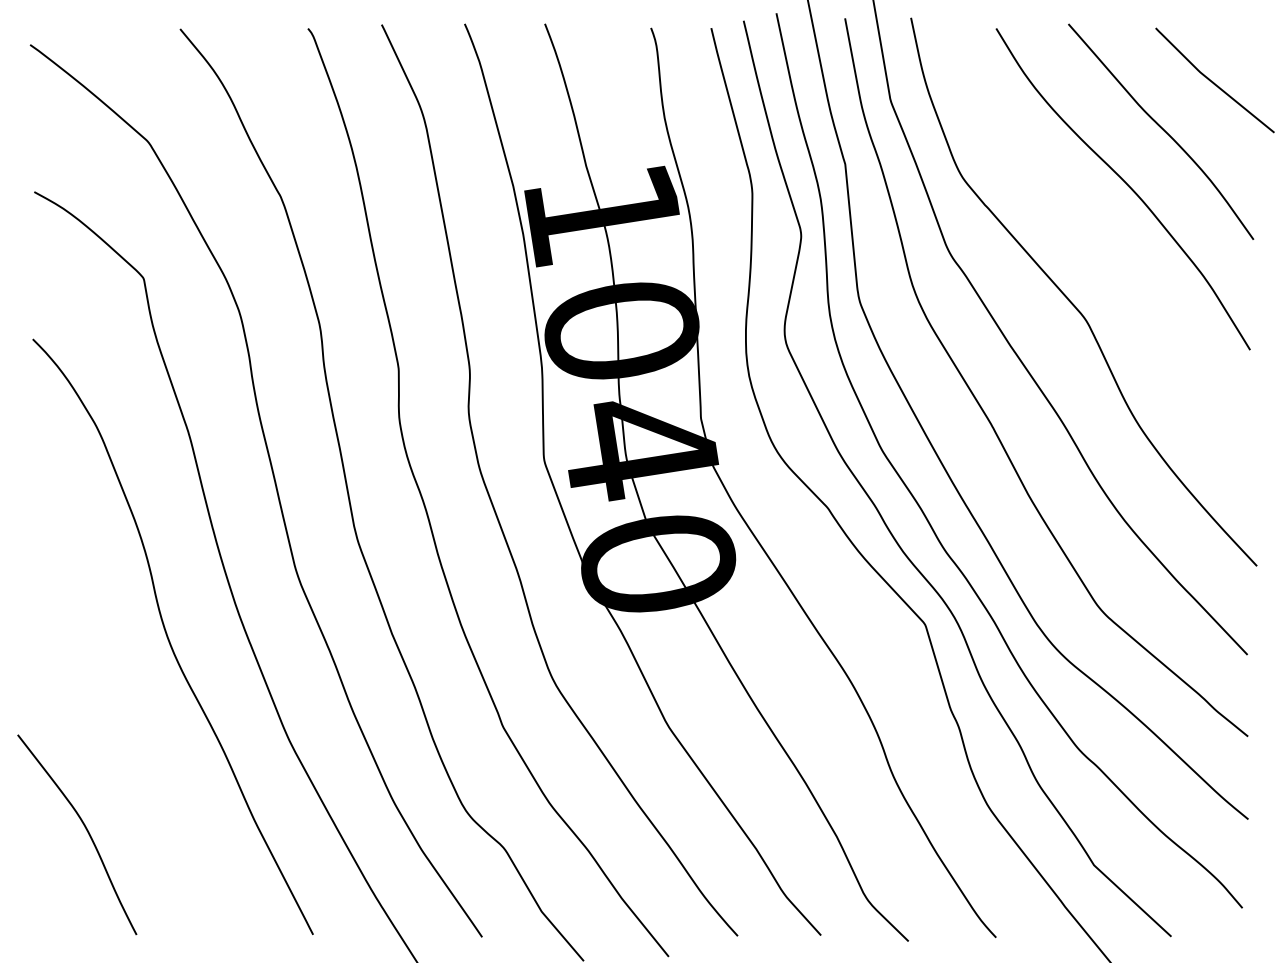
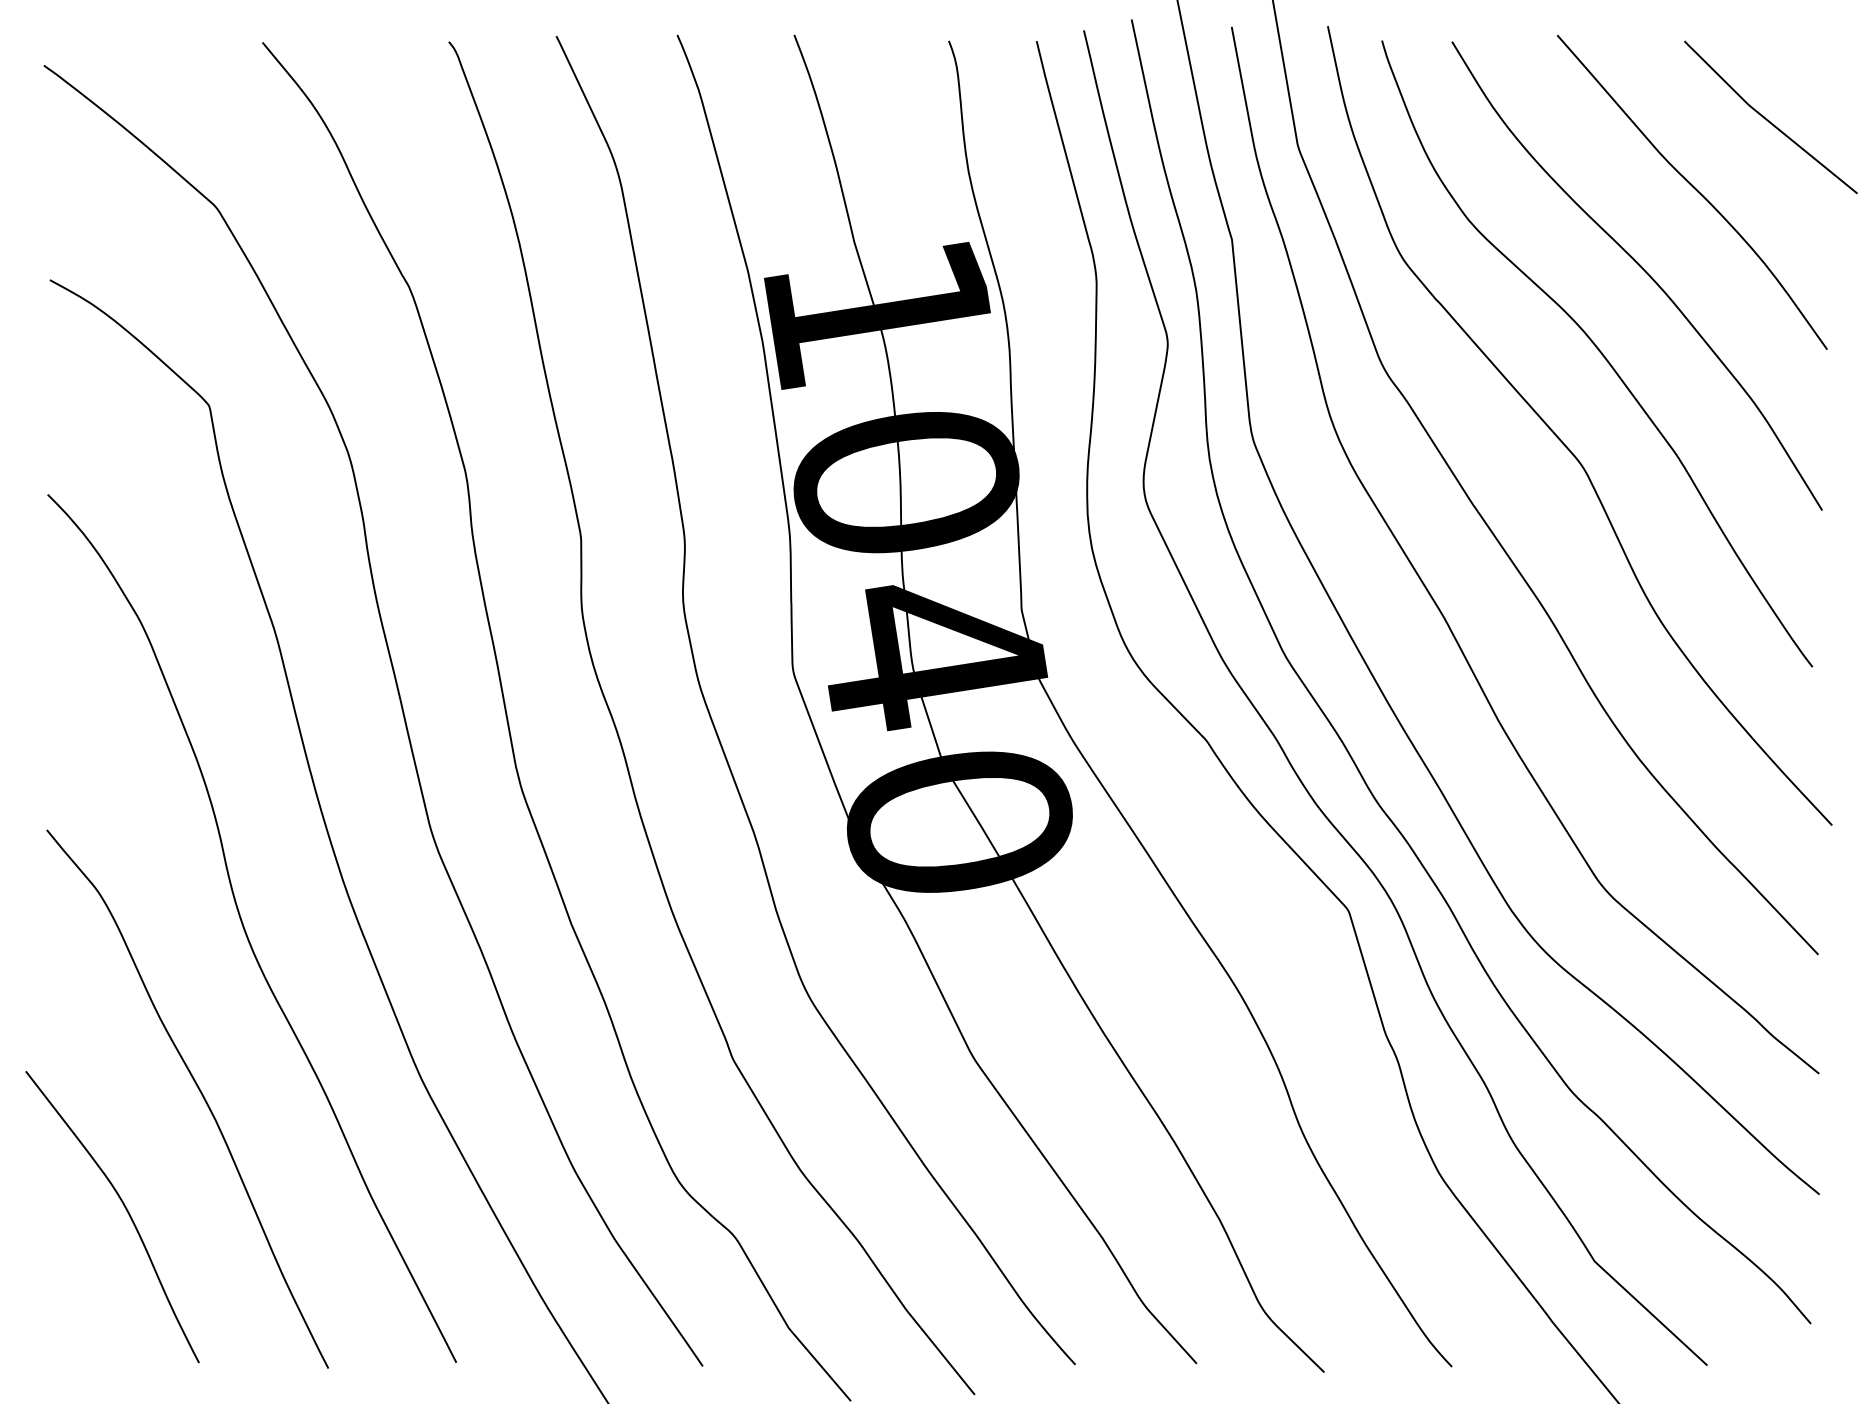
curve: (1097, 242) -> (1599, 353), added
curve: (136, 748) -> (198, 1091), added

